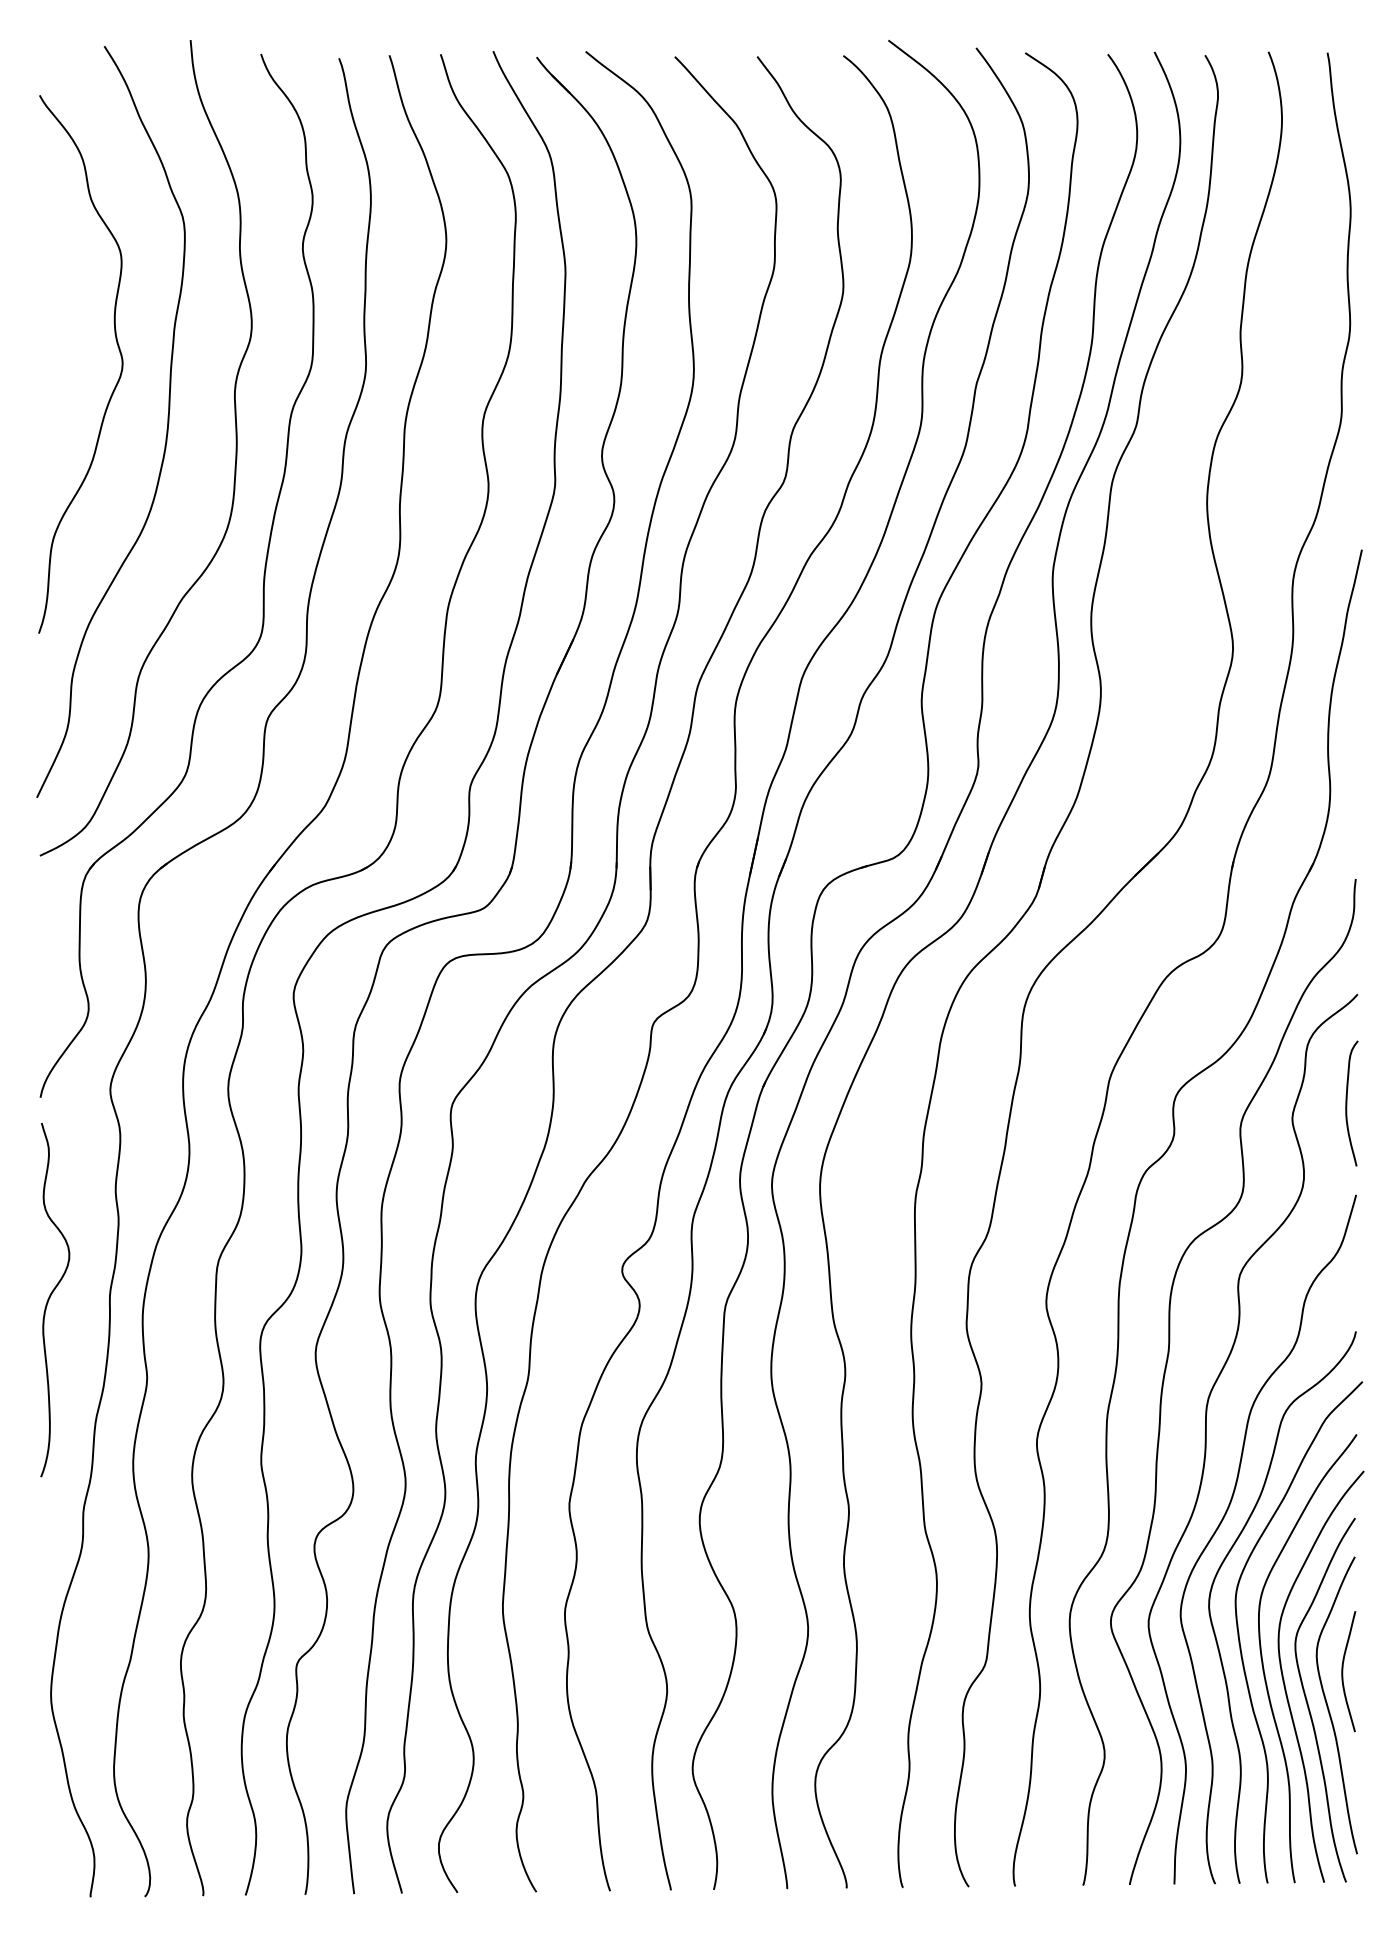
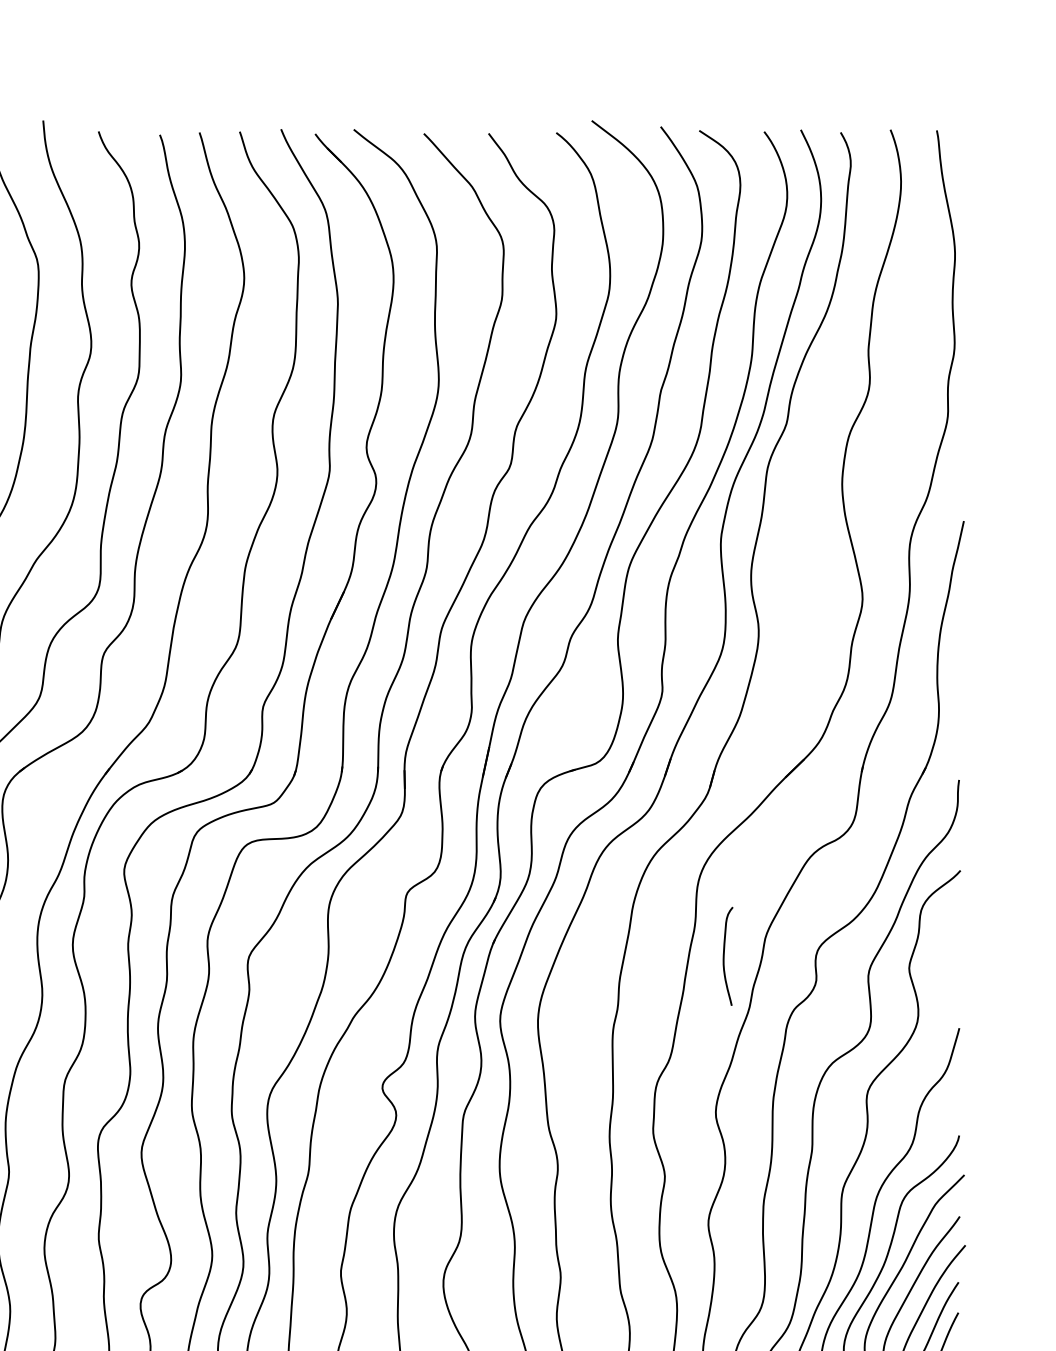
curve: (1347, 1103) -> (724, 956), moved

